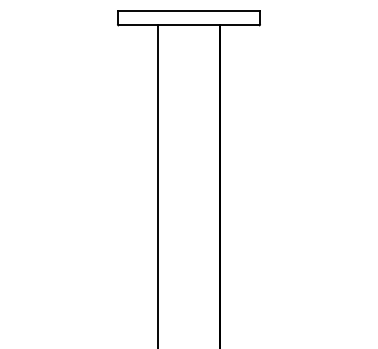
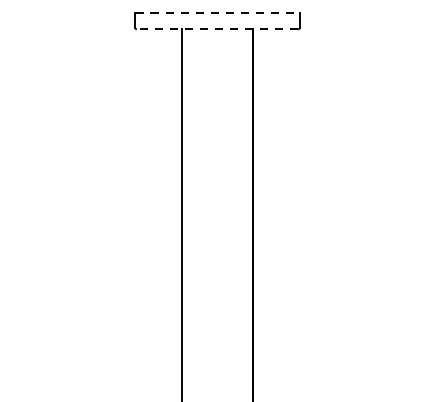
line: (189, 11) -> (218, 13), solid -> dashed
line: (188, 25) -> (216, 29), solid -> dashed

